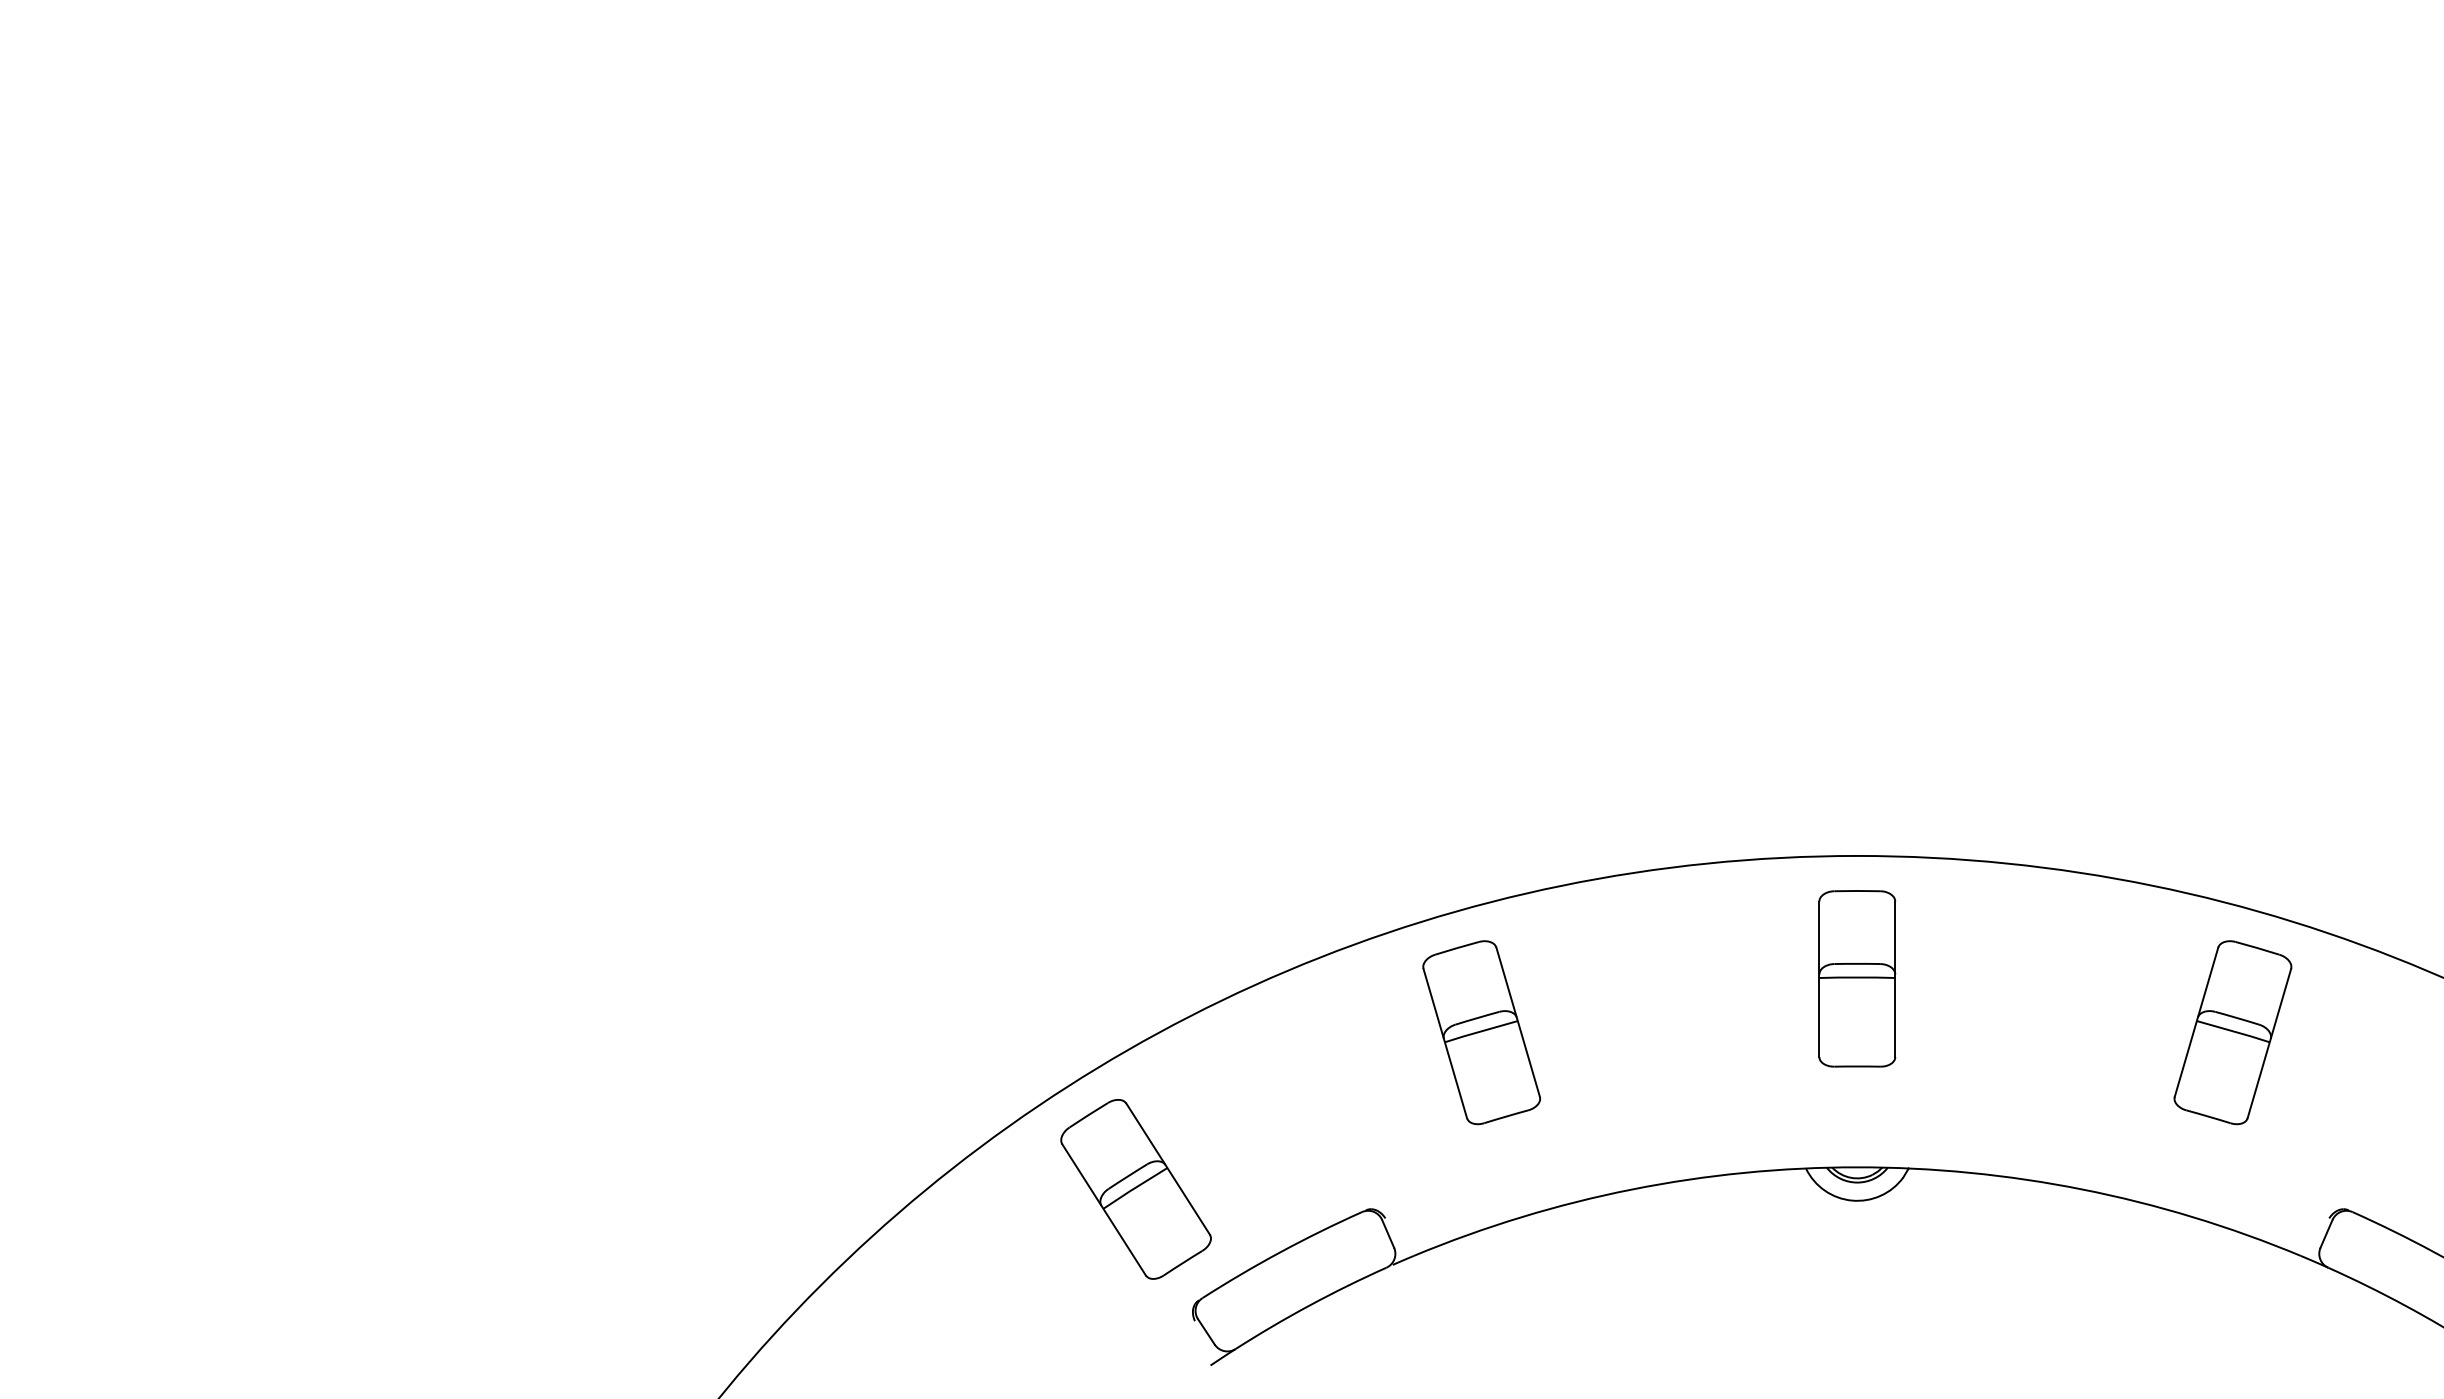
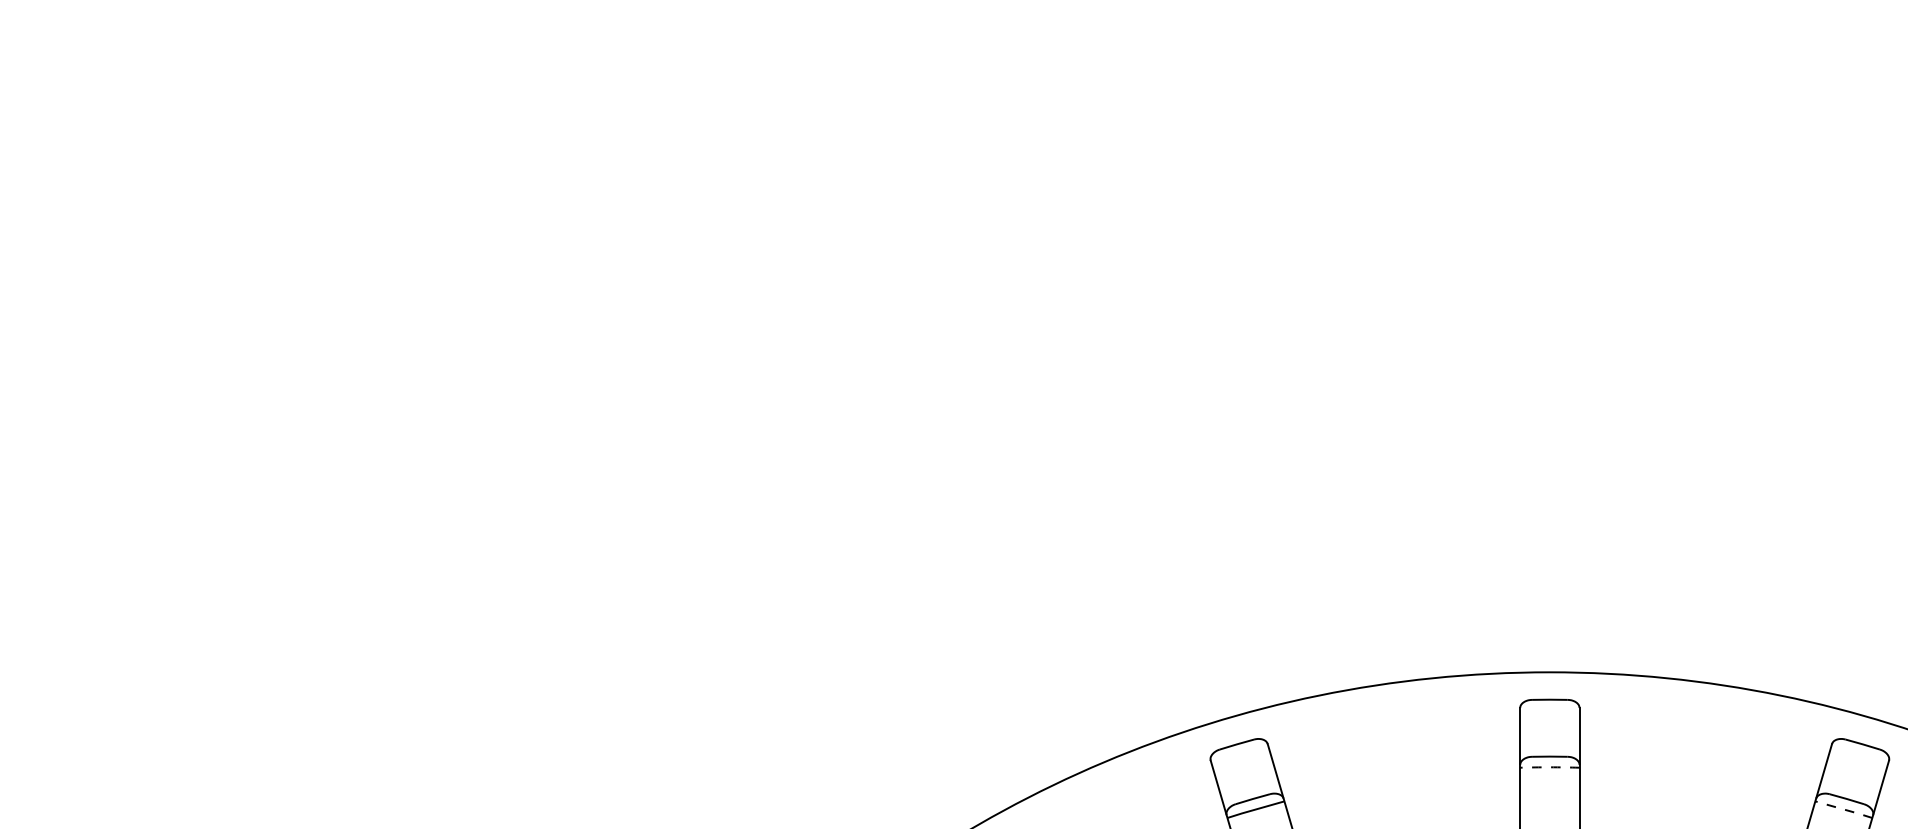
arc: (1857, 977) -> (1550, 767), solid -> dashed
line: (2233, 1031) -> (1843, 809), solid -> dashed

